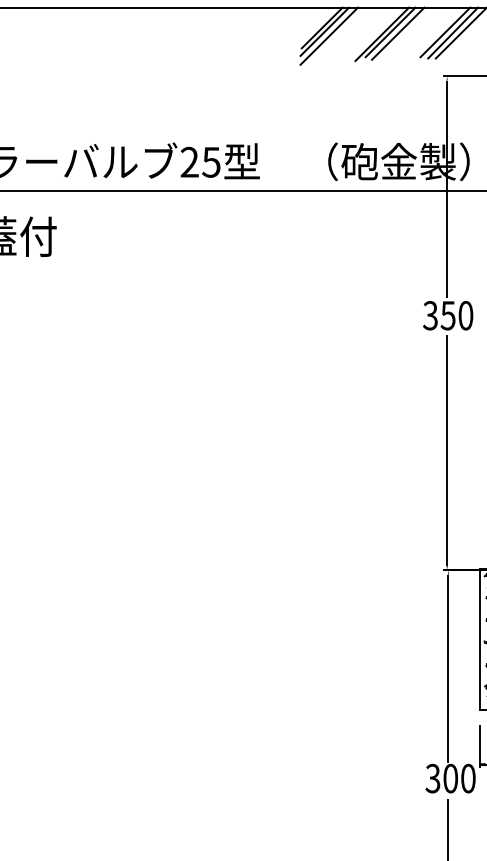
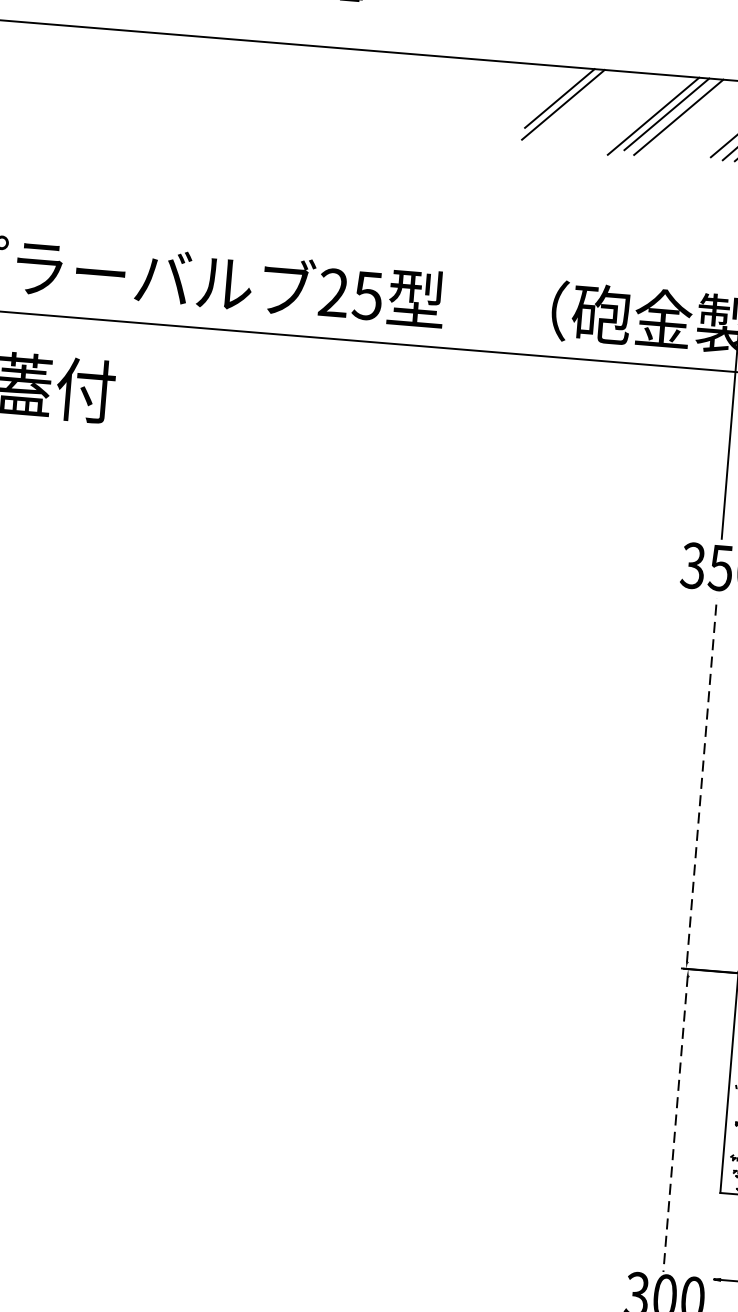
line: (328, 35) -> (568, 111), removed
line: (447, 451) -> (702, 781), solid -> dashed
line: (448, 667) -> (675, 1122), solid -> dashed
line: (480, 746) -> (716, 1250), removed

